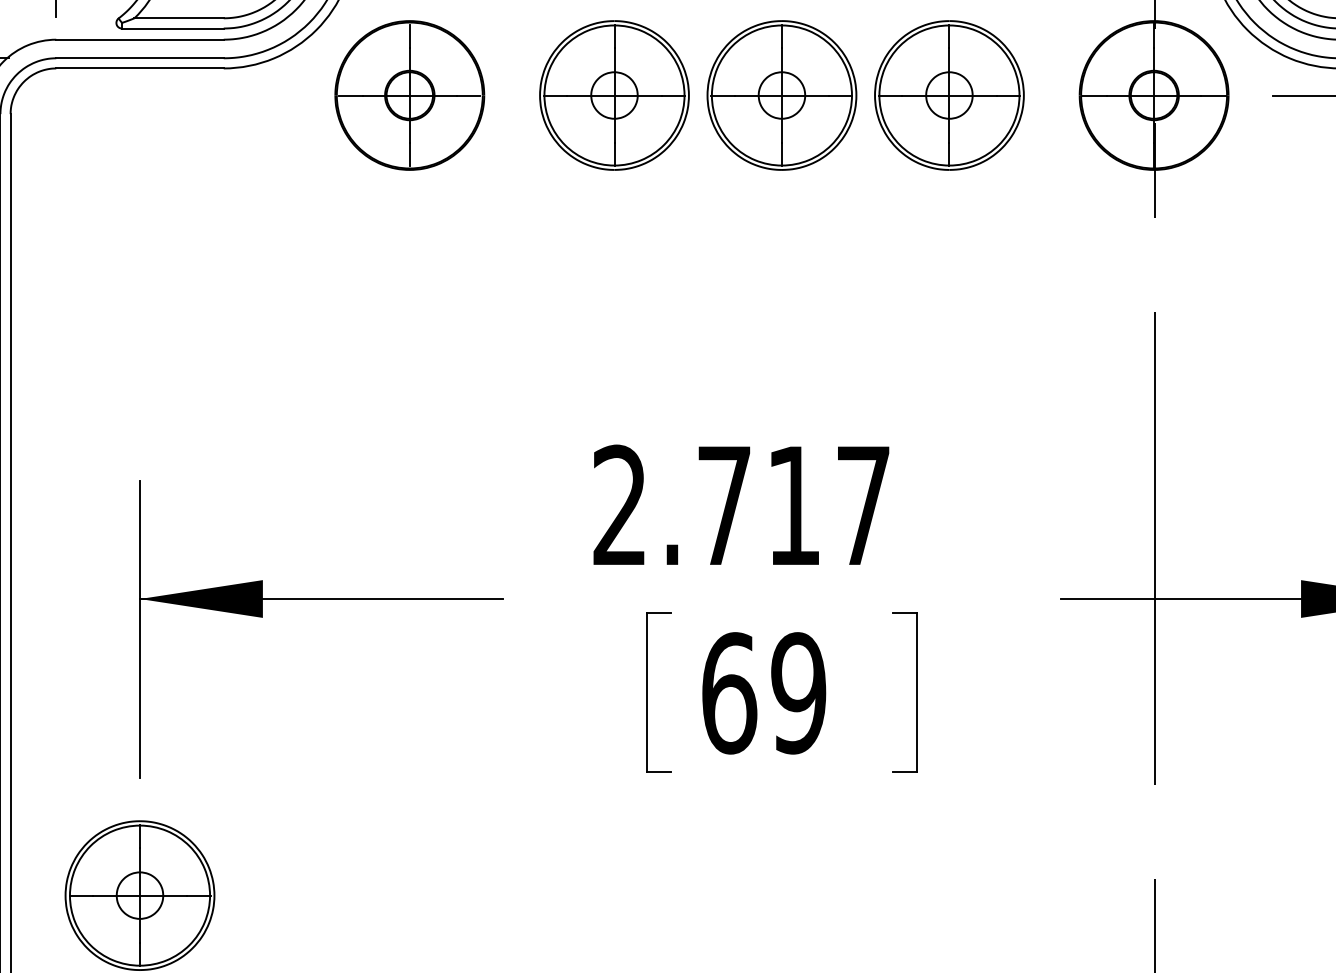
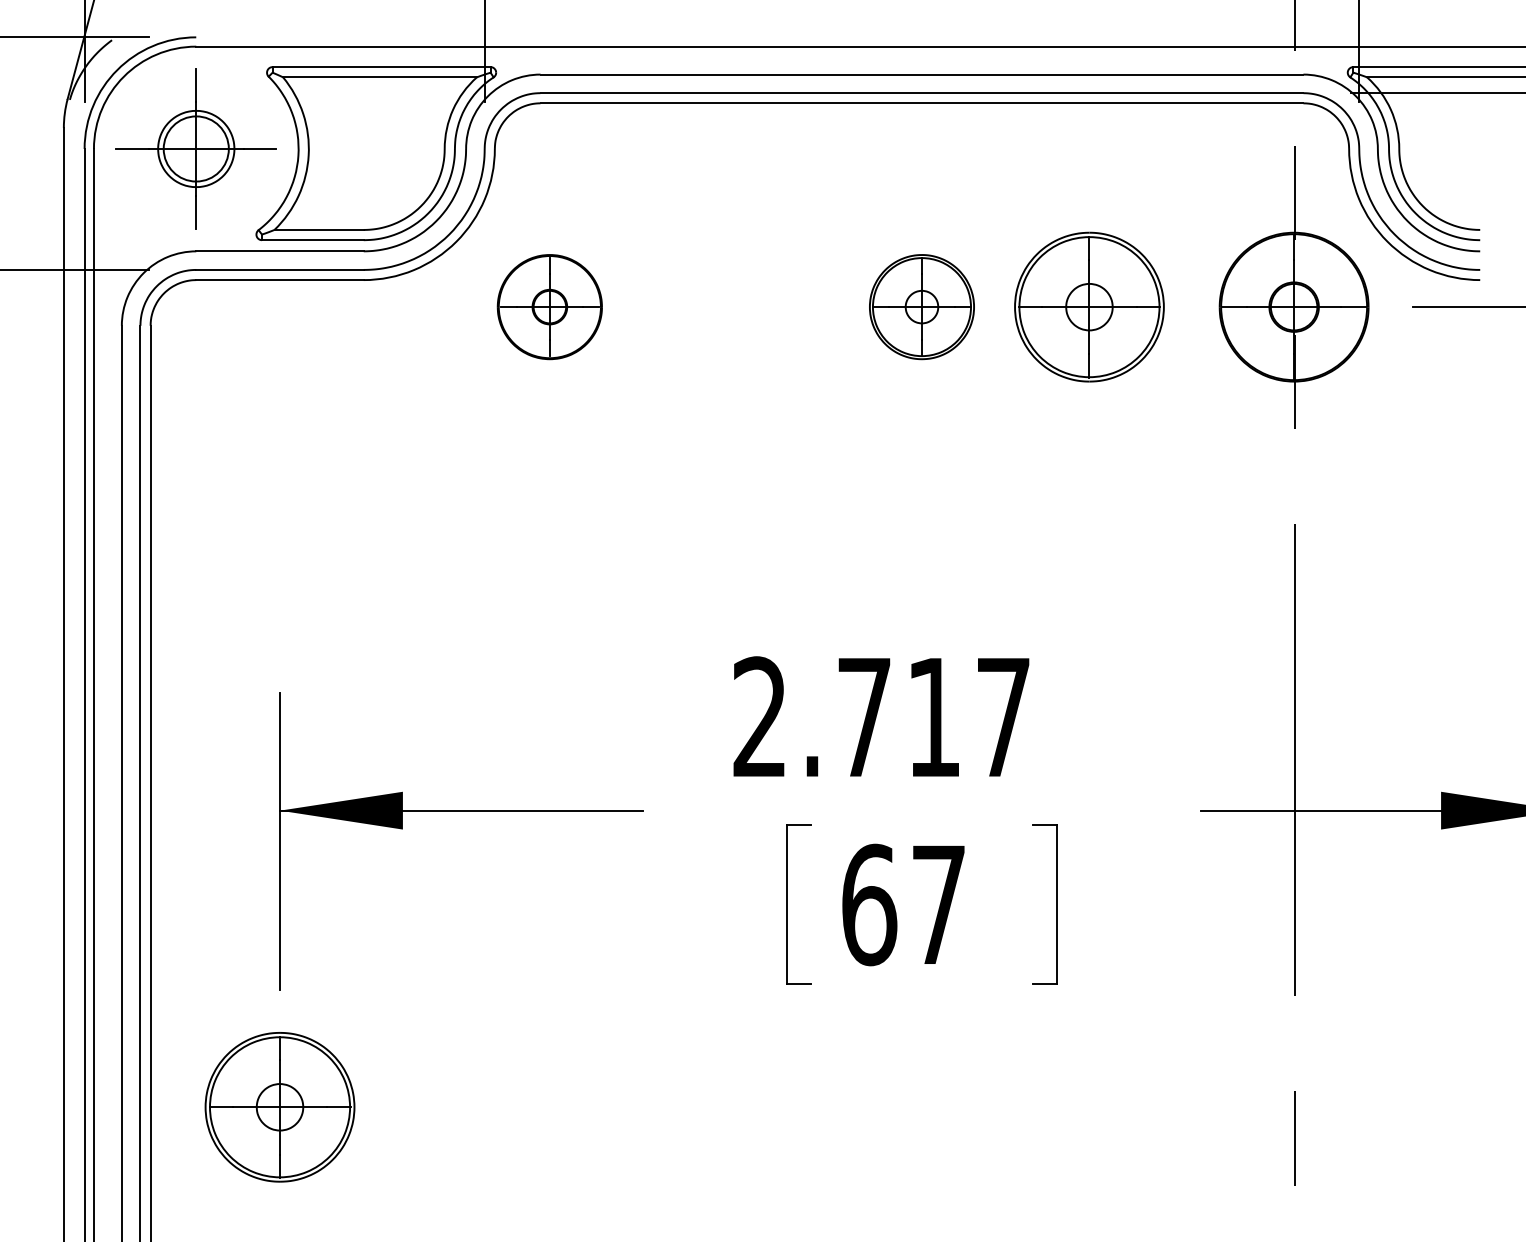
part: (409, 94) -> (549, 306), size x0.7
part: (614, 94) -> (754, 306), removed
part: (781, 94) -> (921, 306), size x0.7
text: (798, 692) -> (938, 904), 69 -> 67

